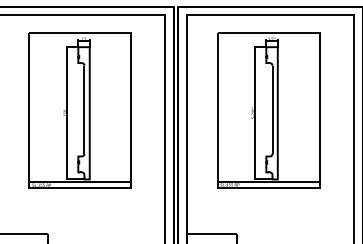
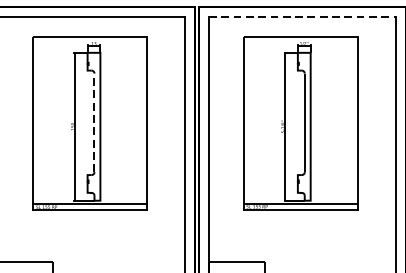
line: (270, 15) -> (302, 17), solid -> dashed
line: (84, 109) -> (94, 122), solid -> dashed

